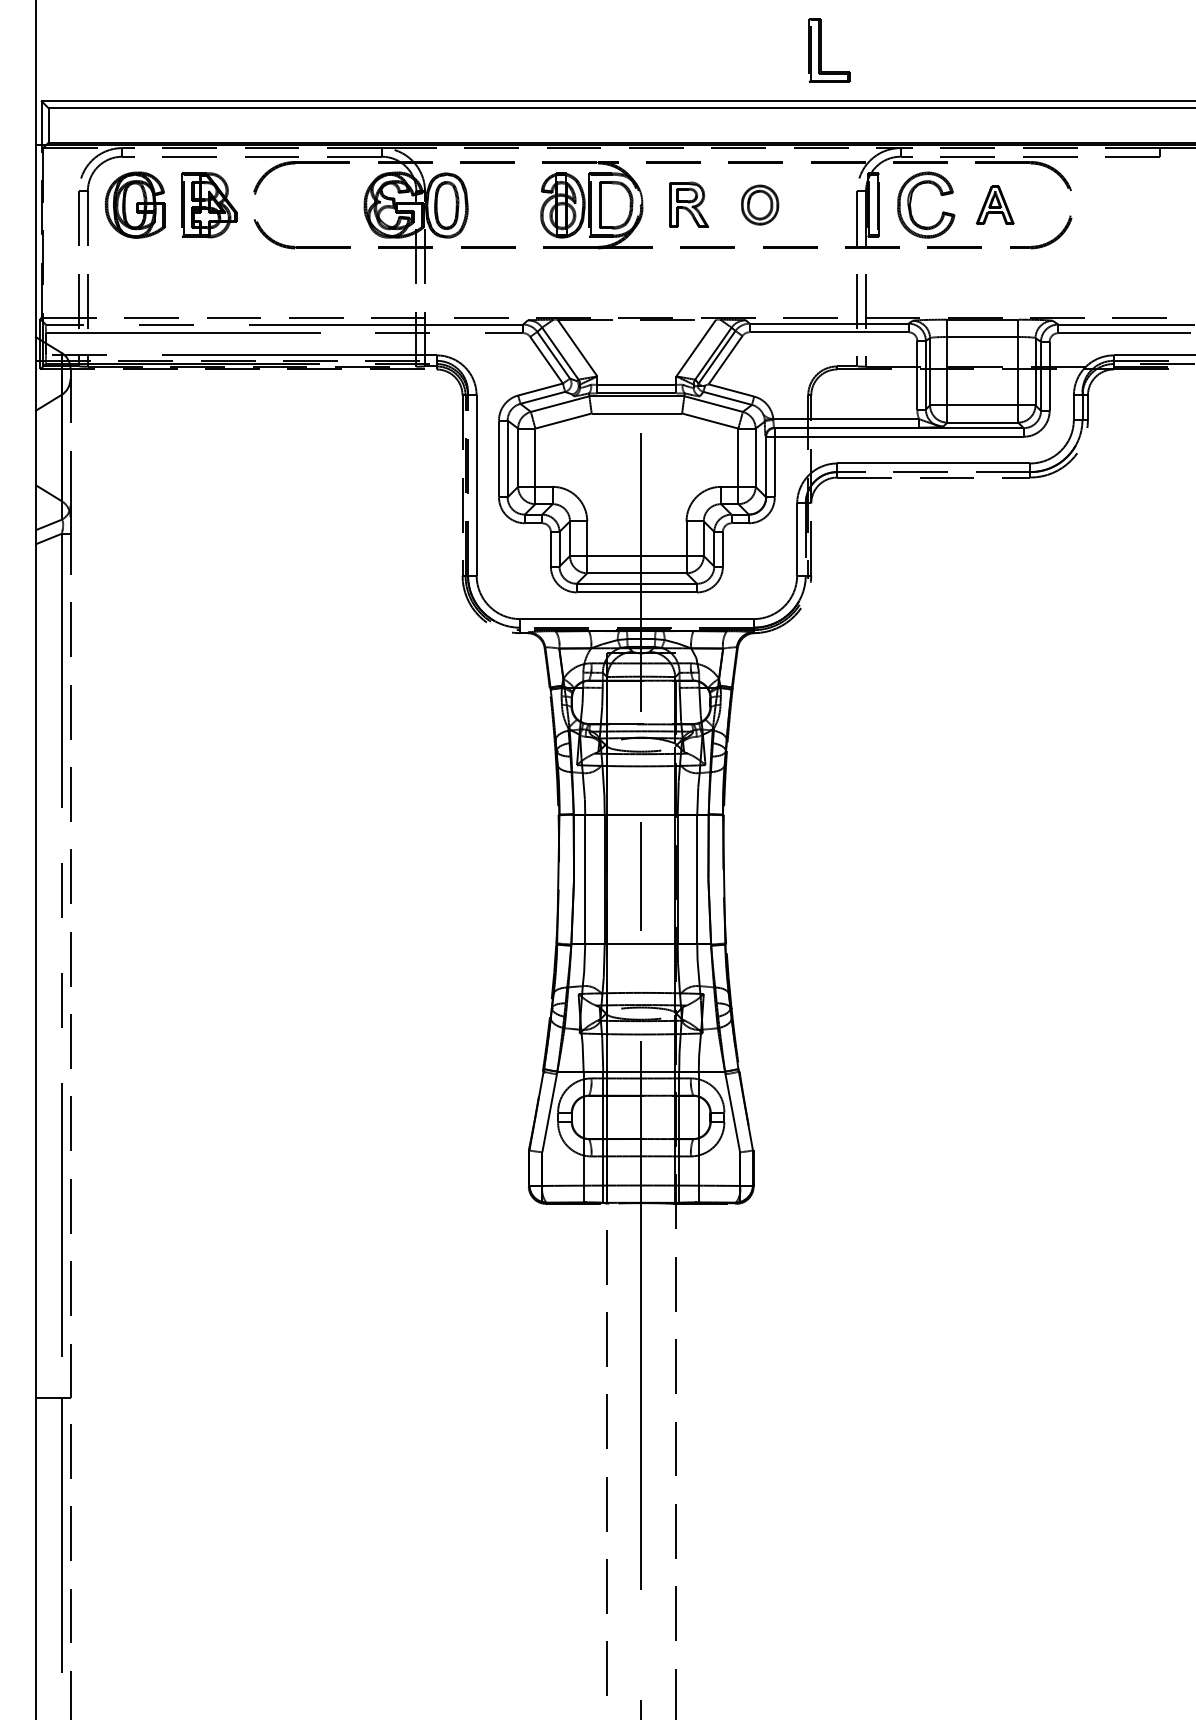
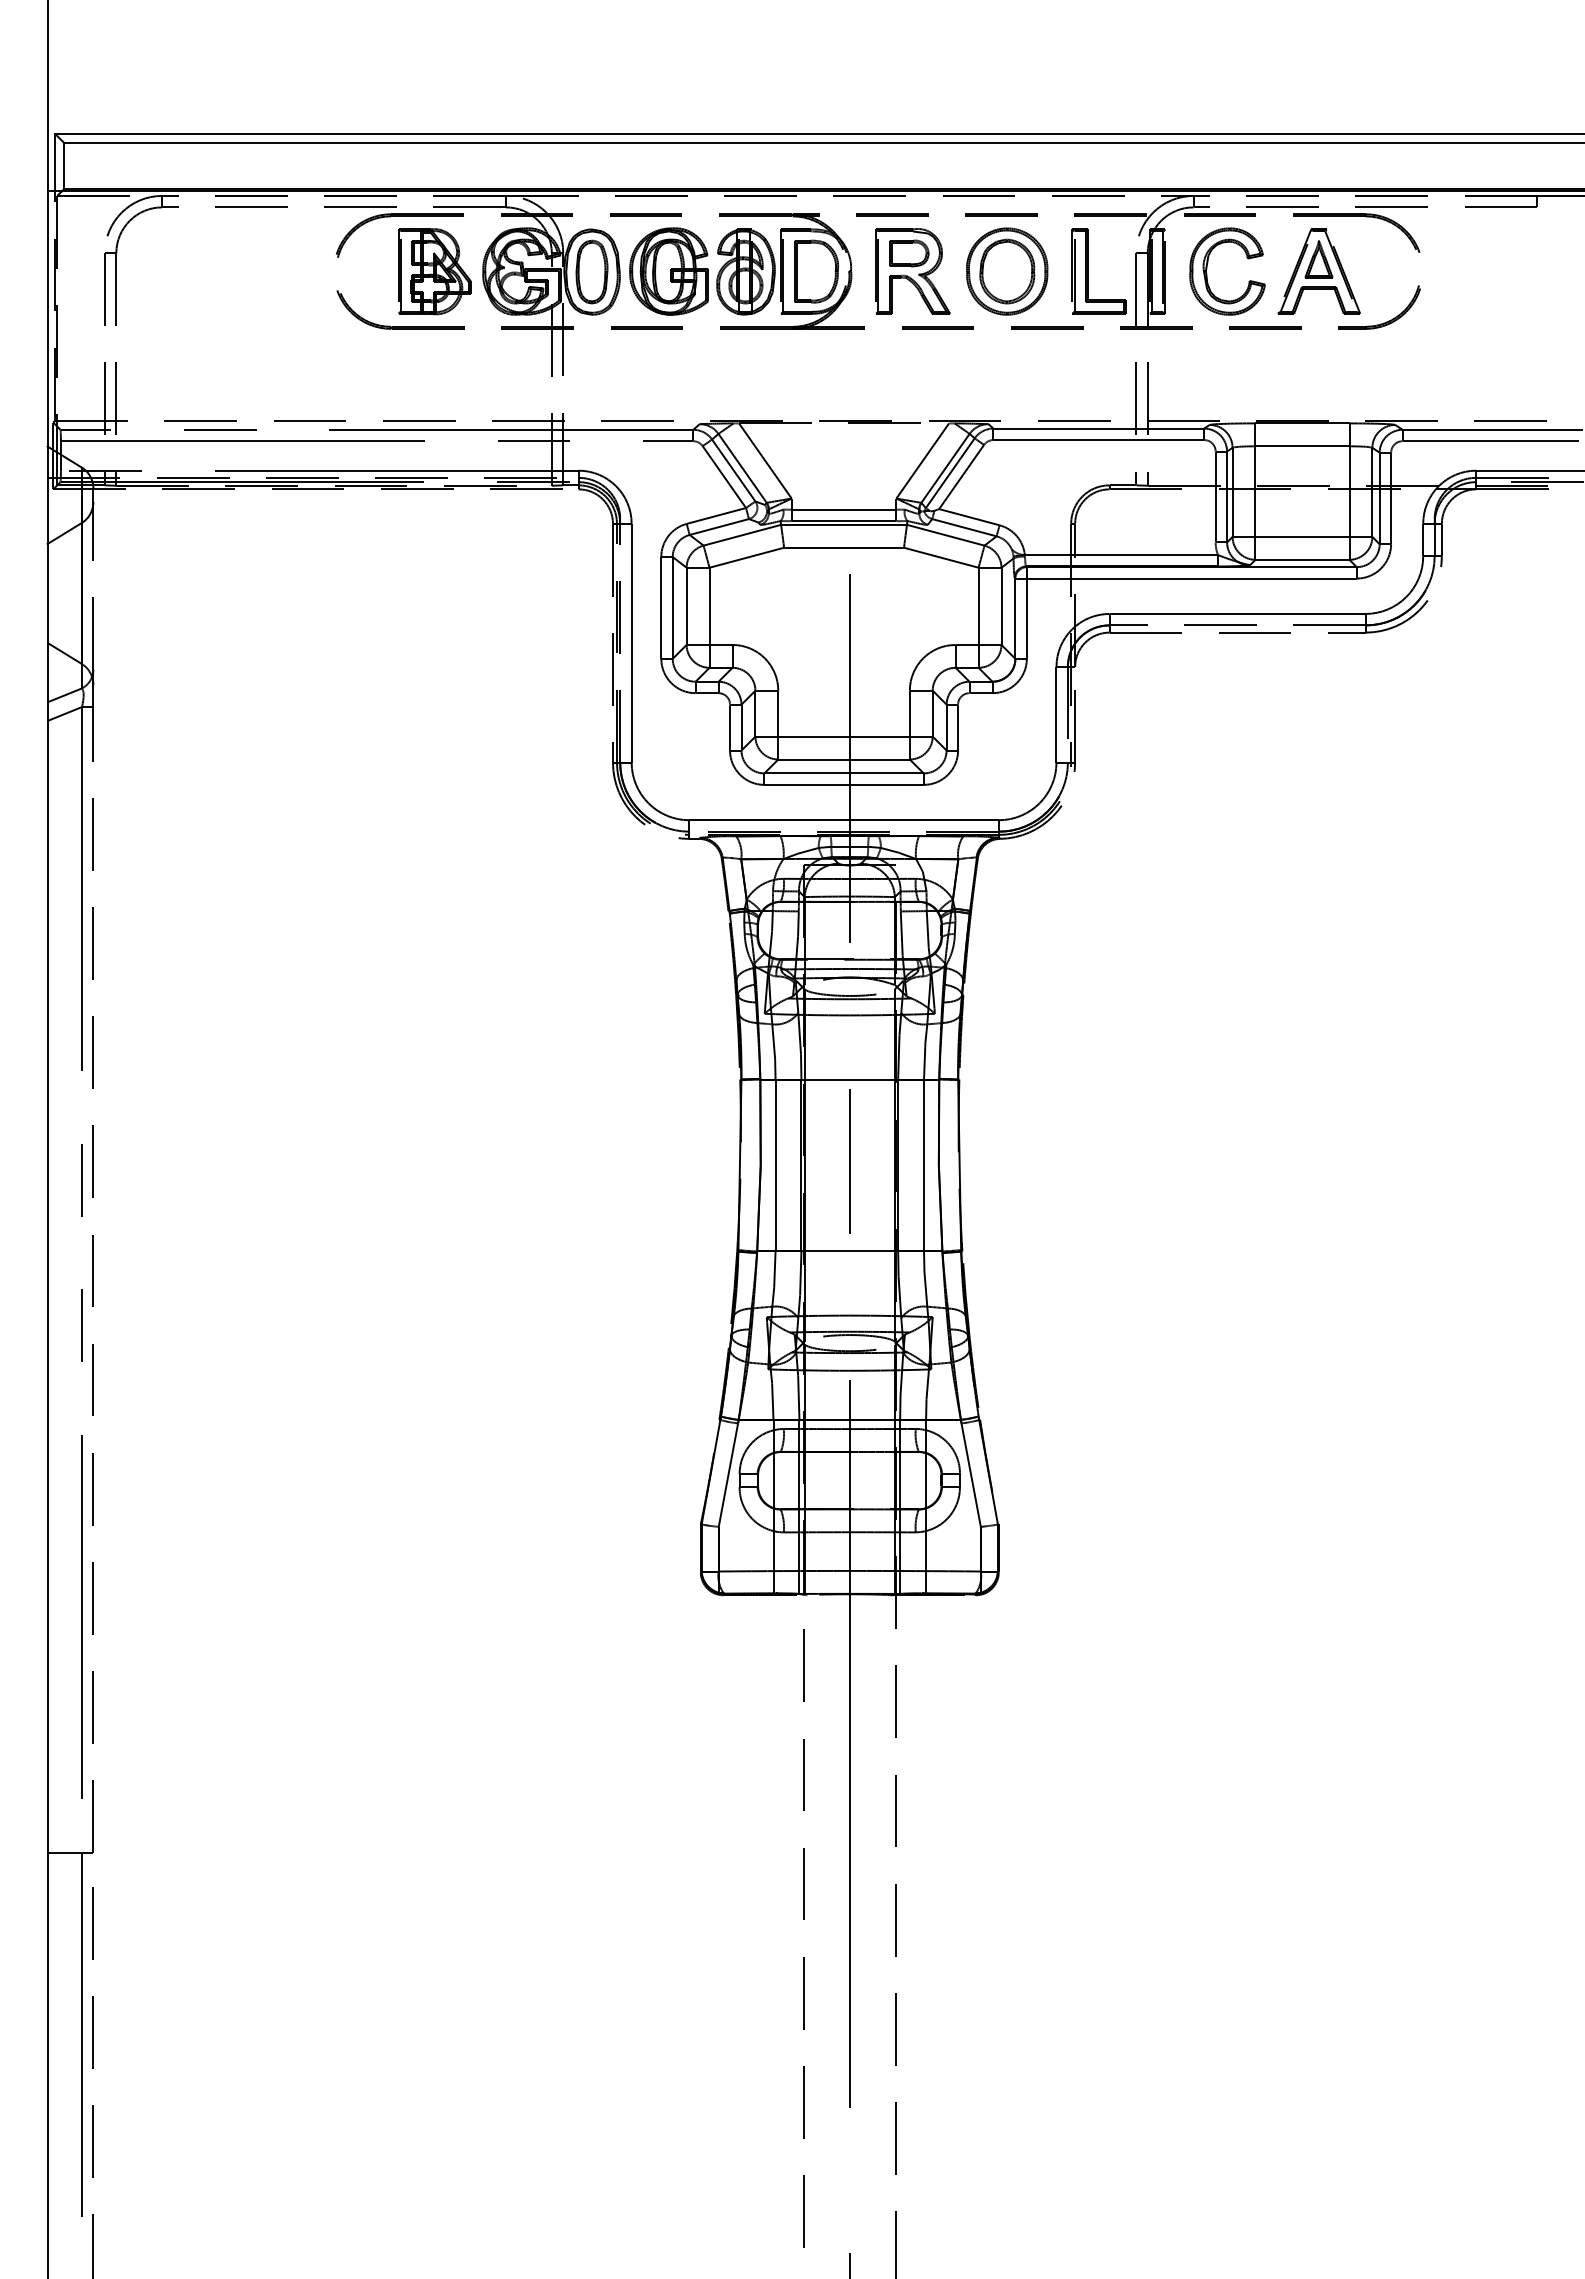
part: (821, 50) -> (1088, 271), moved
part: (134, 205) -> (668, 271), moved
part: (209, 205) -> (434, 271), moved
part: (688, 205) -> (912, 271), size x1.43
part: (760, 205) -> (1007, 271), size x1.67
part: (994, 205) -> (1318, 271), size x1.67

